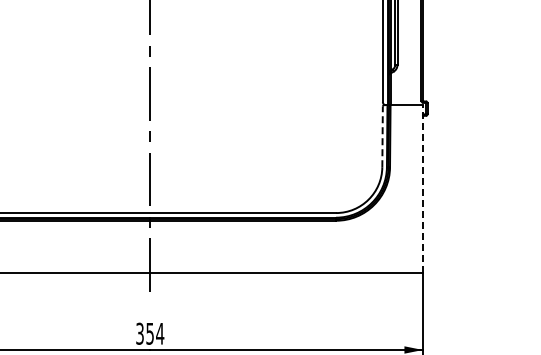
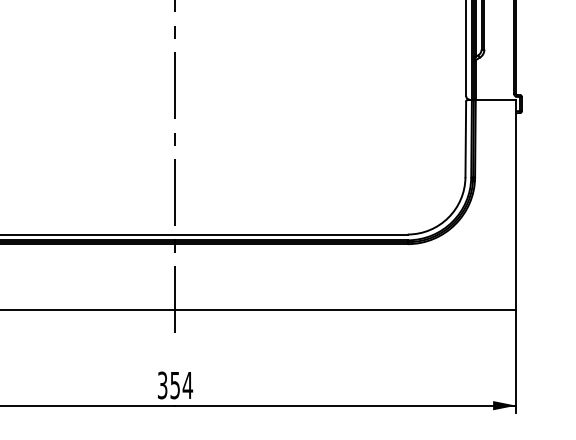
line: (382, 136) -> (465, 138), dashed -> solid
line: (422, 189) -> (515, 205), dashed -> solid

